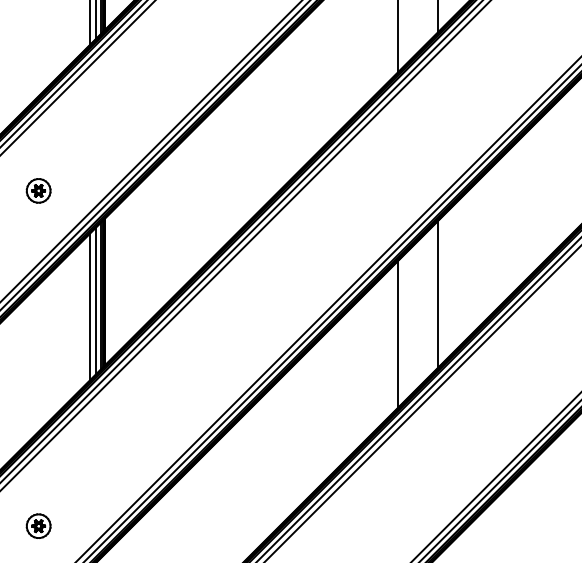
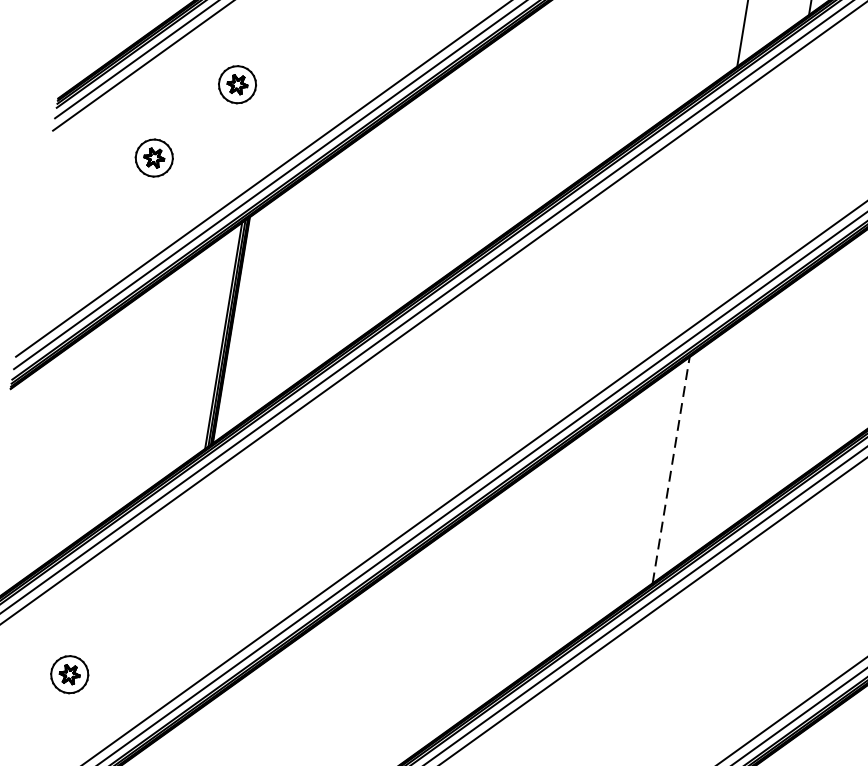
part: (83, 135) -> (237, 84), added
line: (437, 294) -> (742, 418), removed
line: (96, 300) -> (215, 341), removed
line: (90, 306) -> (204, 349), removed
line: (397, 334) -> (670, 469), solid -> dashed

